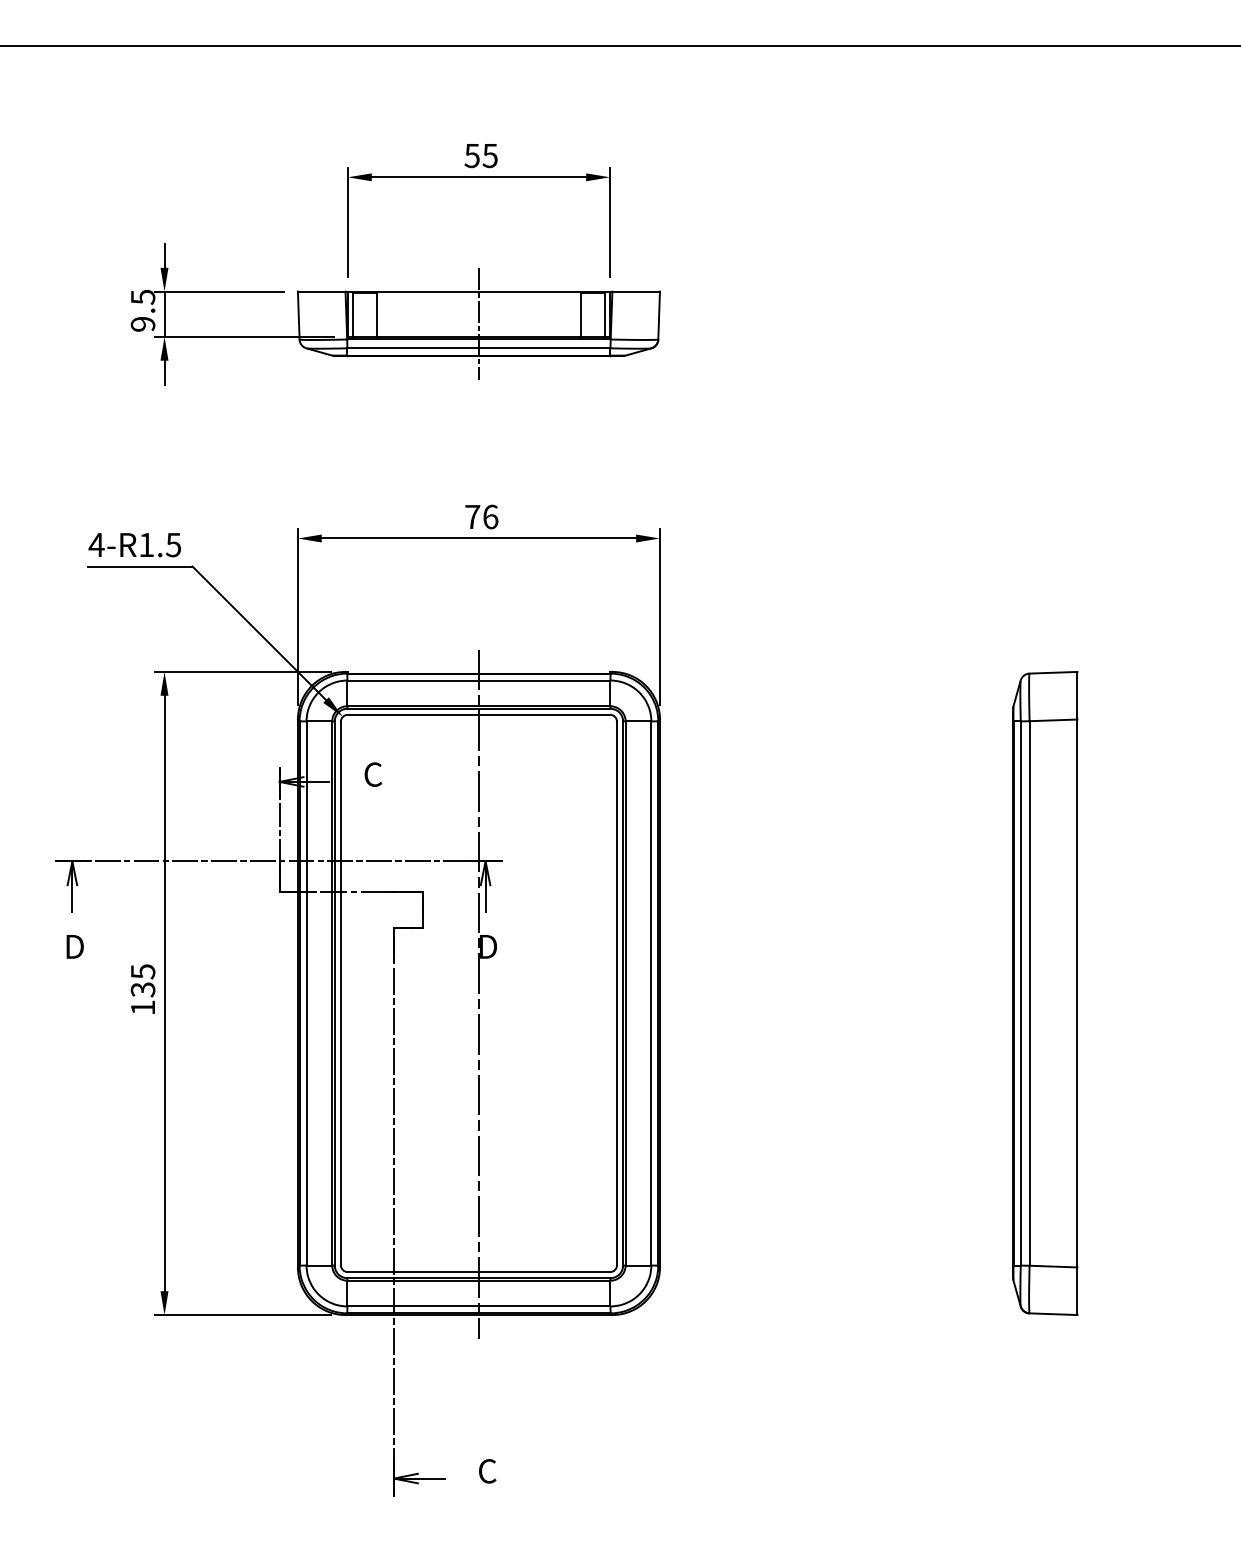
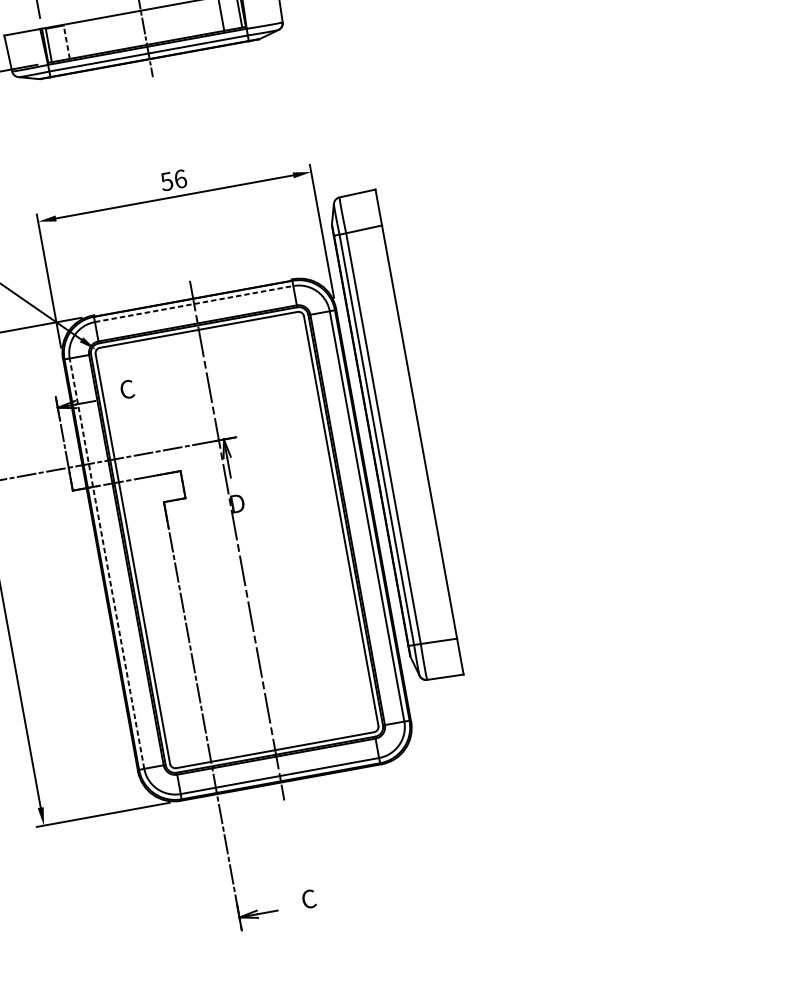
line: (376, 314) -> (66, 42), solid -> dashed
text: (472, 517) -> (166, 181), 76 -> 56
line: (478, 680) -> (193, 304), solid -> dashed
line: (306, 992) -> (106, 562), solid -> dashed
part: (1045, 993) -> (395, 436), moved

